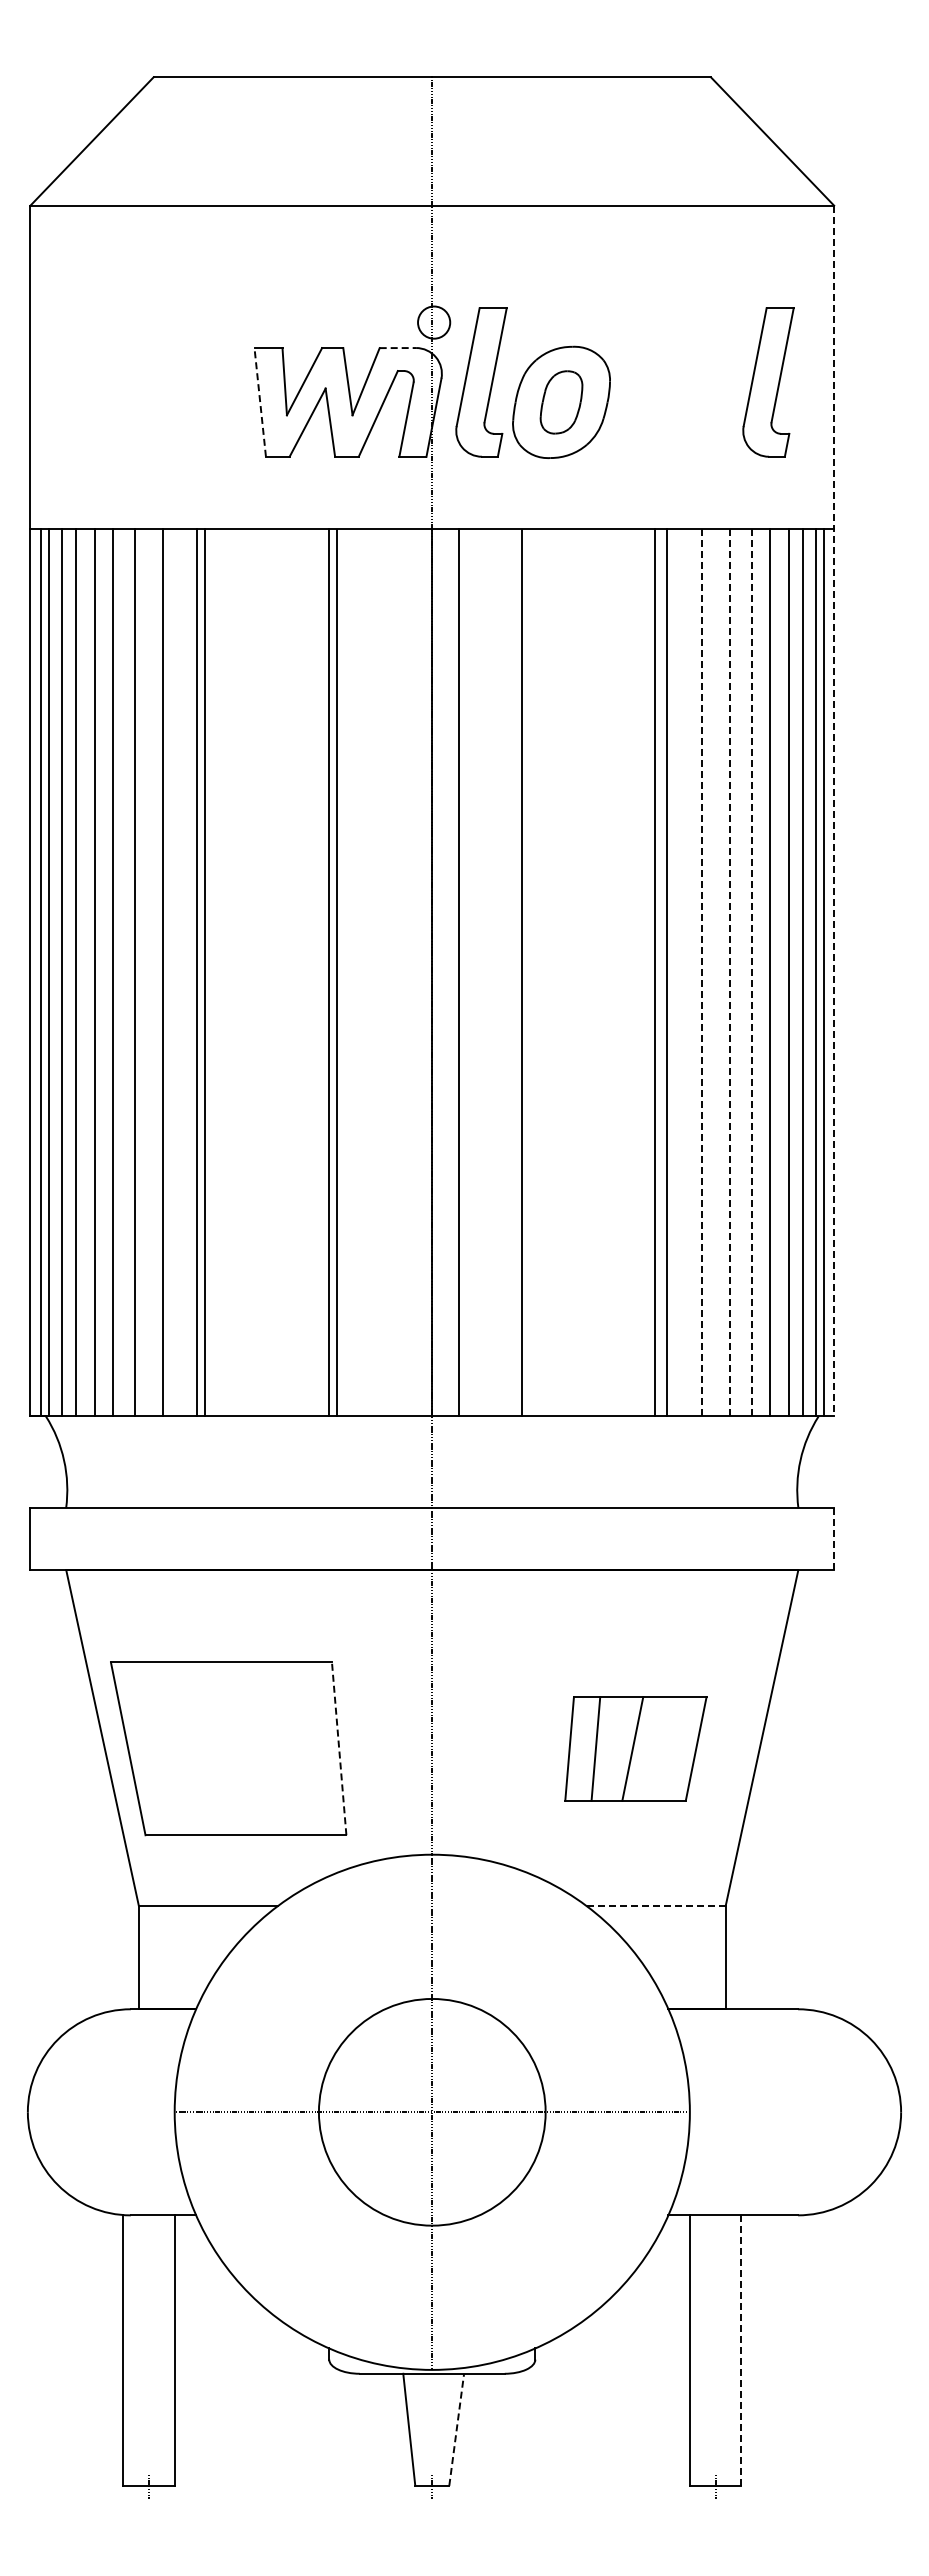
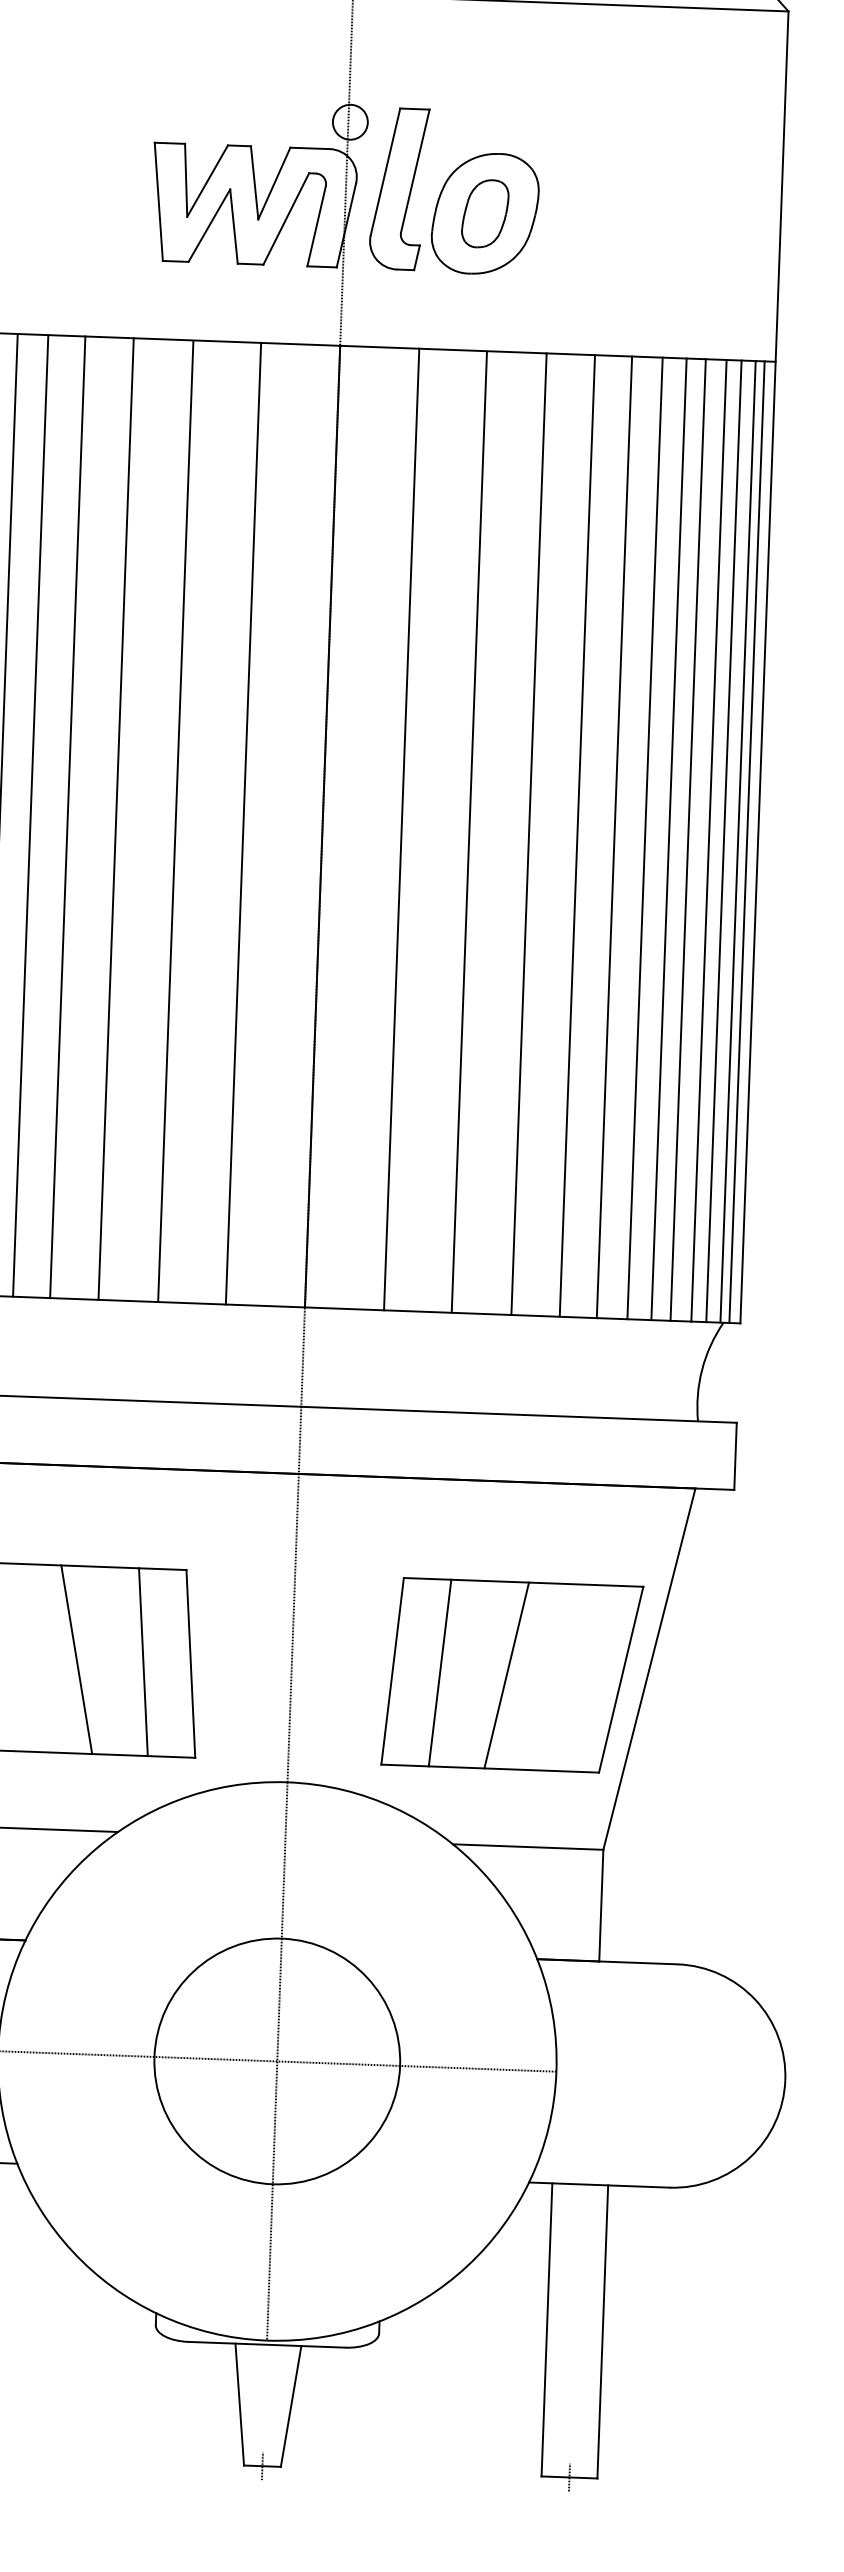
line: (398, 348) -> (310, 148), dashed -> solid
part: (768, 382) -> (710, 200), removed
line: (260, 402) -> (159, 201), dashed -> solid
line: (834, 811) -> (764, 667), dashed -> solid
line: (204, 972) -> (115, 818), moved
line: (329, 972) -> (243, 823), moved
line: (336, 972) -> (175, 820), moved
line: (459, 972) -> (401, 829), moved
line: (521, 972) -> (469, 831), moved
line: (654, 972) -> (528, 833), moved
line: (701, 972) -> (614, 837), dashed -> solid
line: (729, 972) -> (644, 838), dashed -> solid
line: (752, 972) -> (669, 839), dashed -> solid
line: (834, 1539) -> (735, 1456), dashed -> solid
line: (233, 1748) -> (76, 1659), added
line: (295, 1748) -> (143, 1661), added
line: (339, 1748) -> (191, 1663), dashed -> solid
part: (635, 1748) -> (511, 1675), size x1.67
line: (656, 1906) -> (528, 1847), dashed -> solid
line: (741, 2351) -> (602, 2332), dashed -> solid
line: (456, 2429) -> (290, 2406), dashed -> solid

